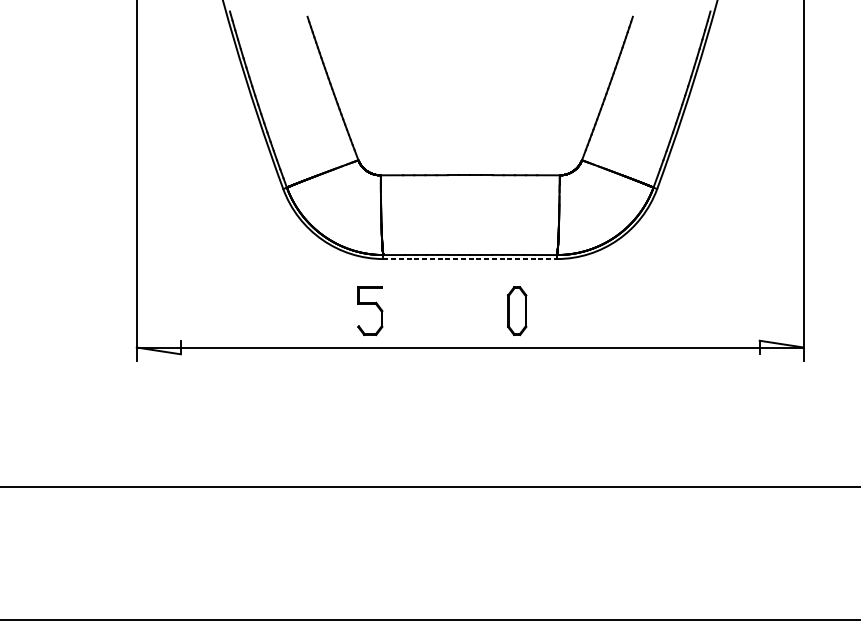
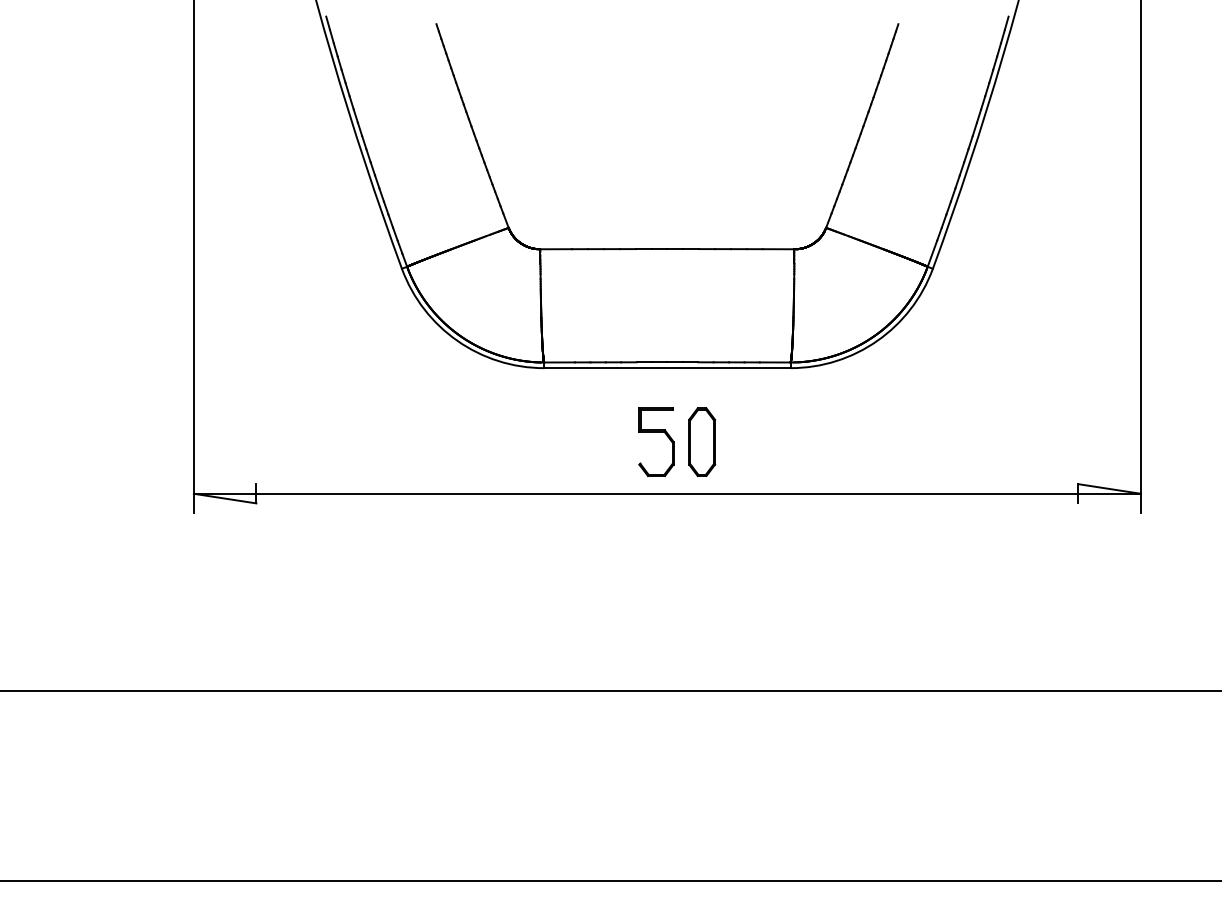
line: (470, 259) -> (667, 368), dashed -> solid
part: (370, 304) -> (656, 432), moved
part: (517, 311) -> (702, 442), moved

